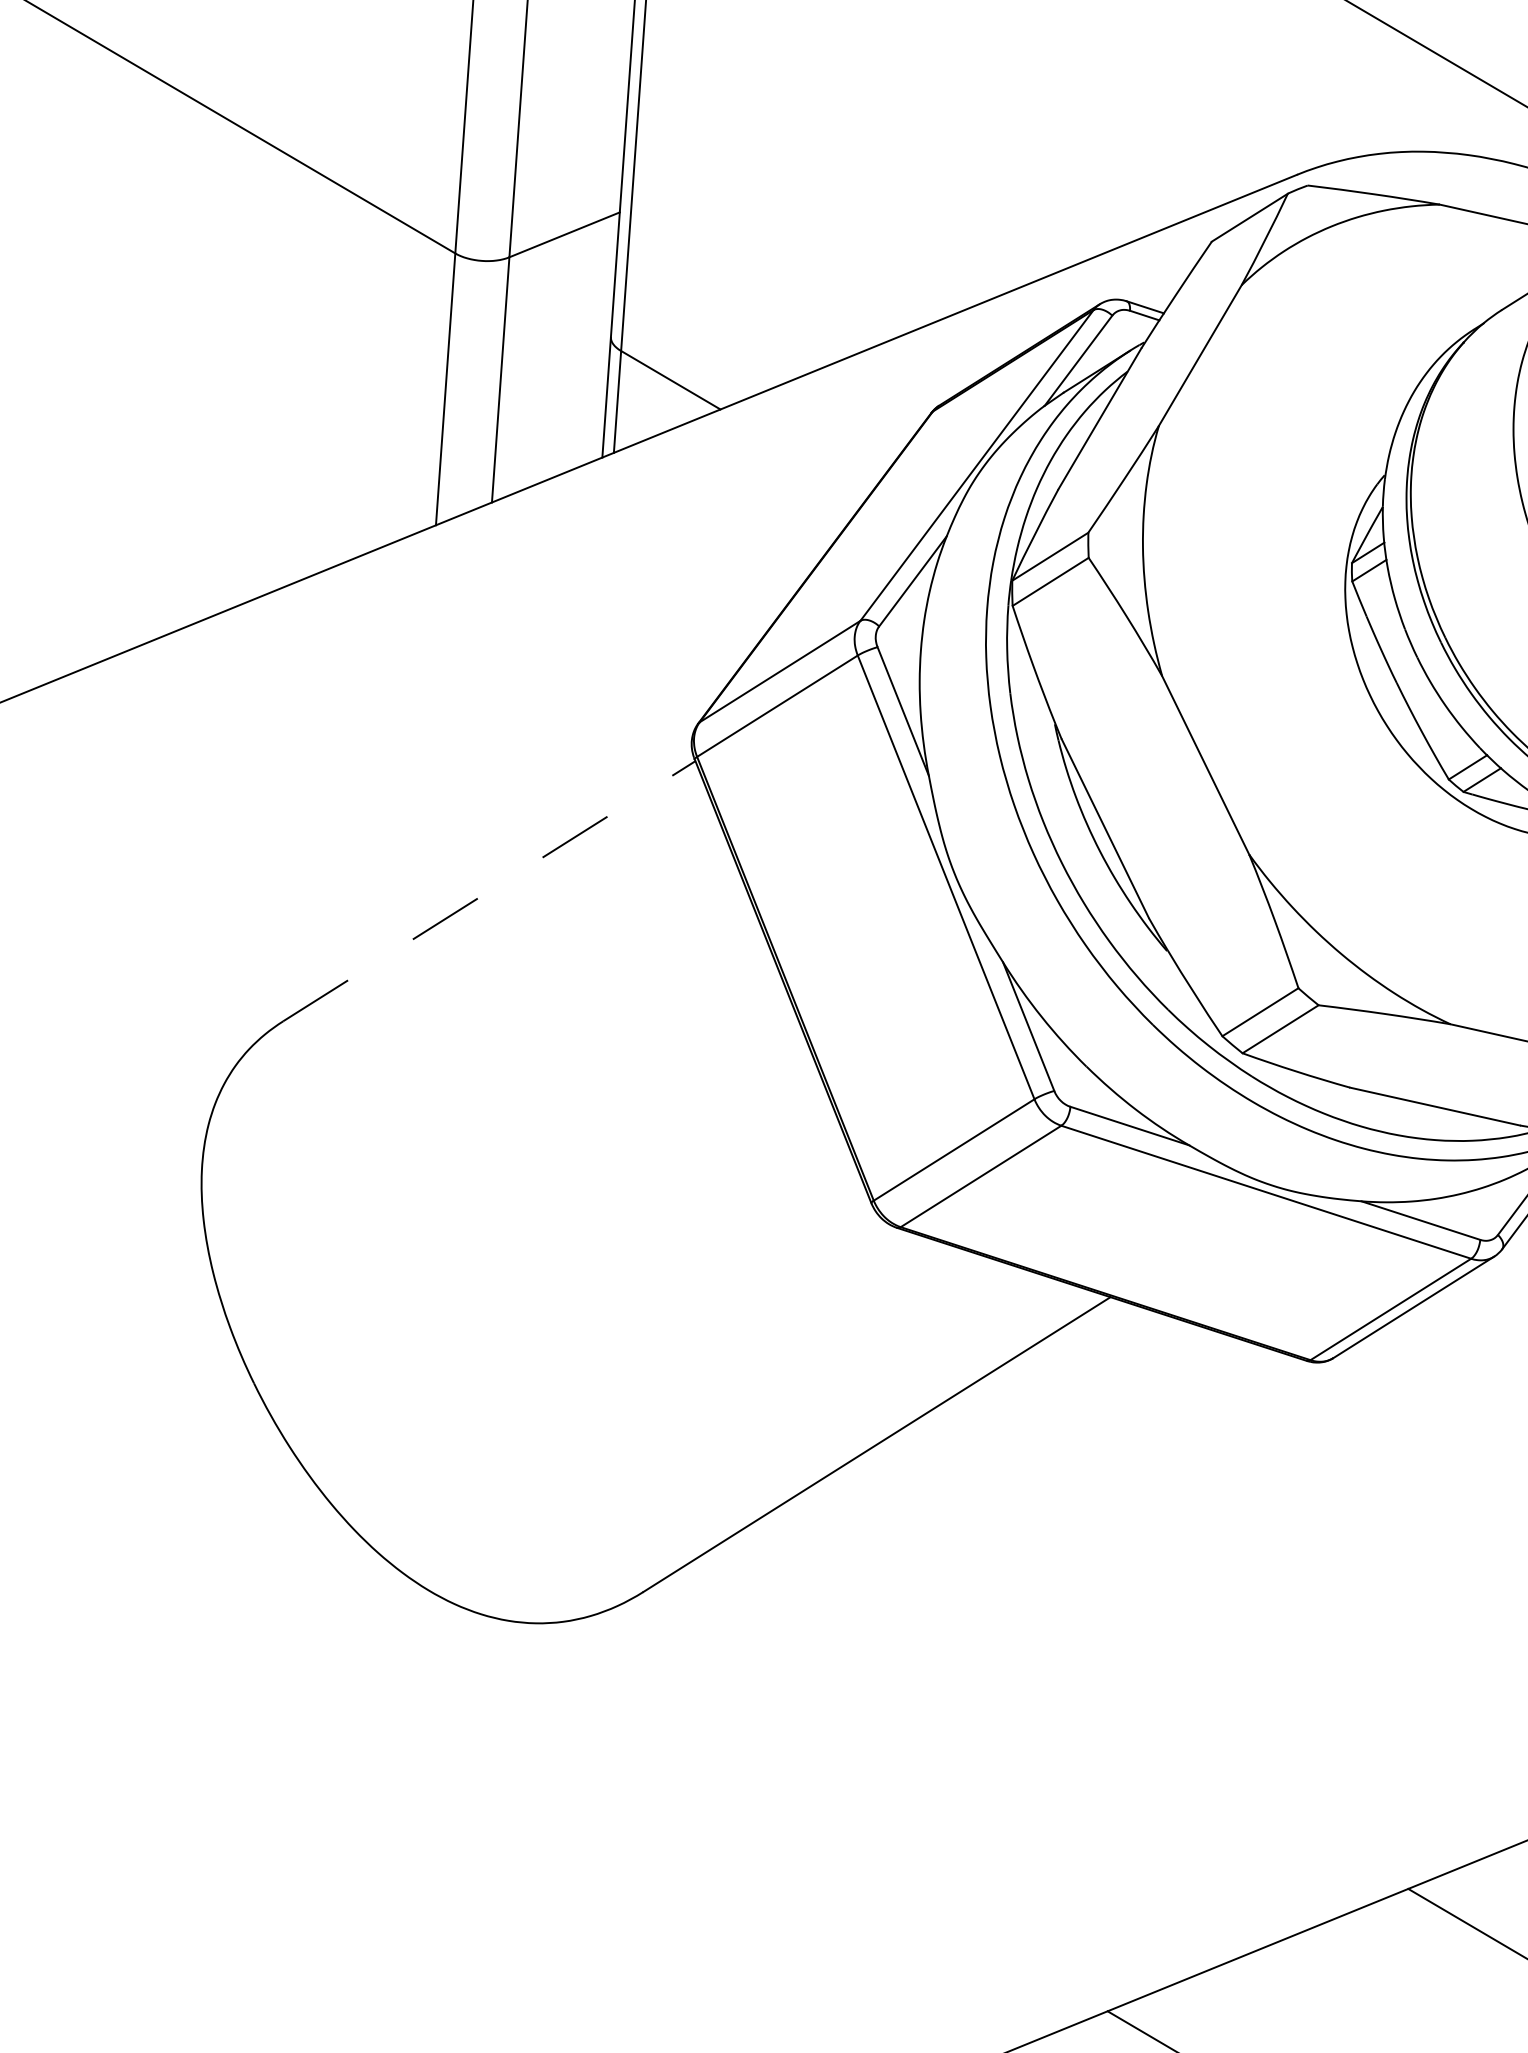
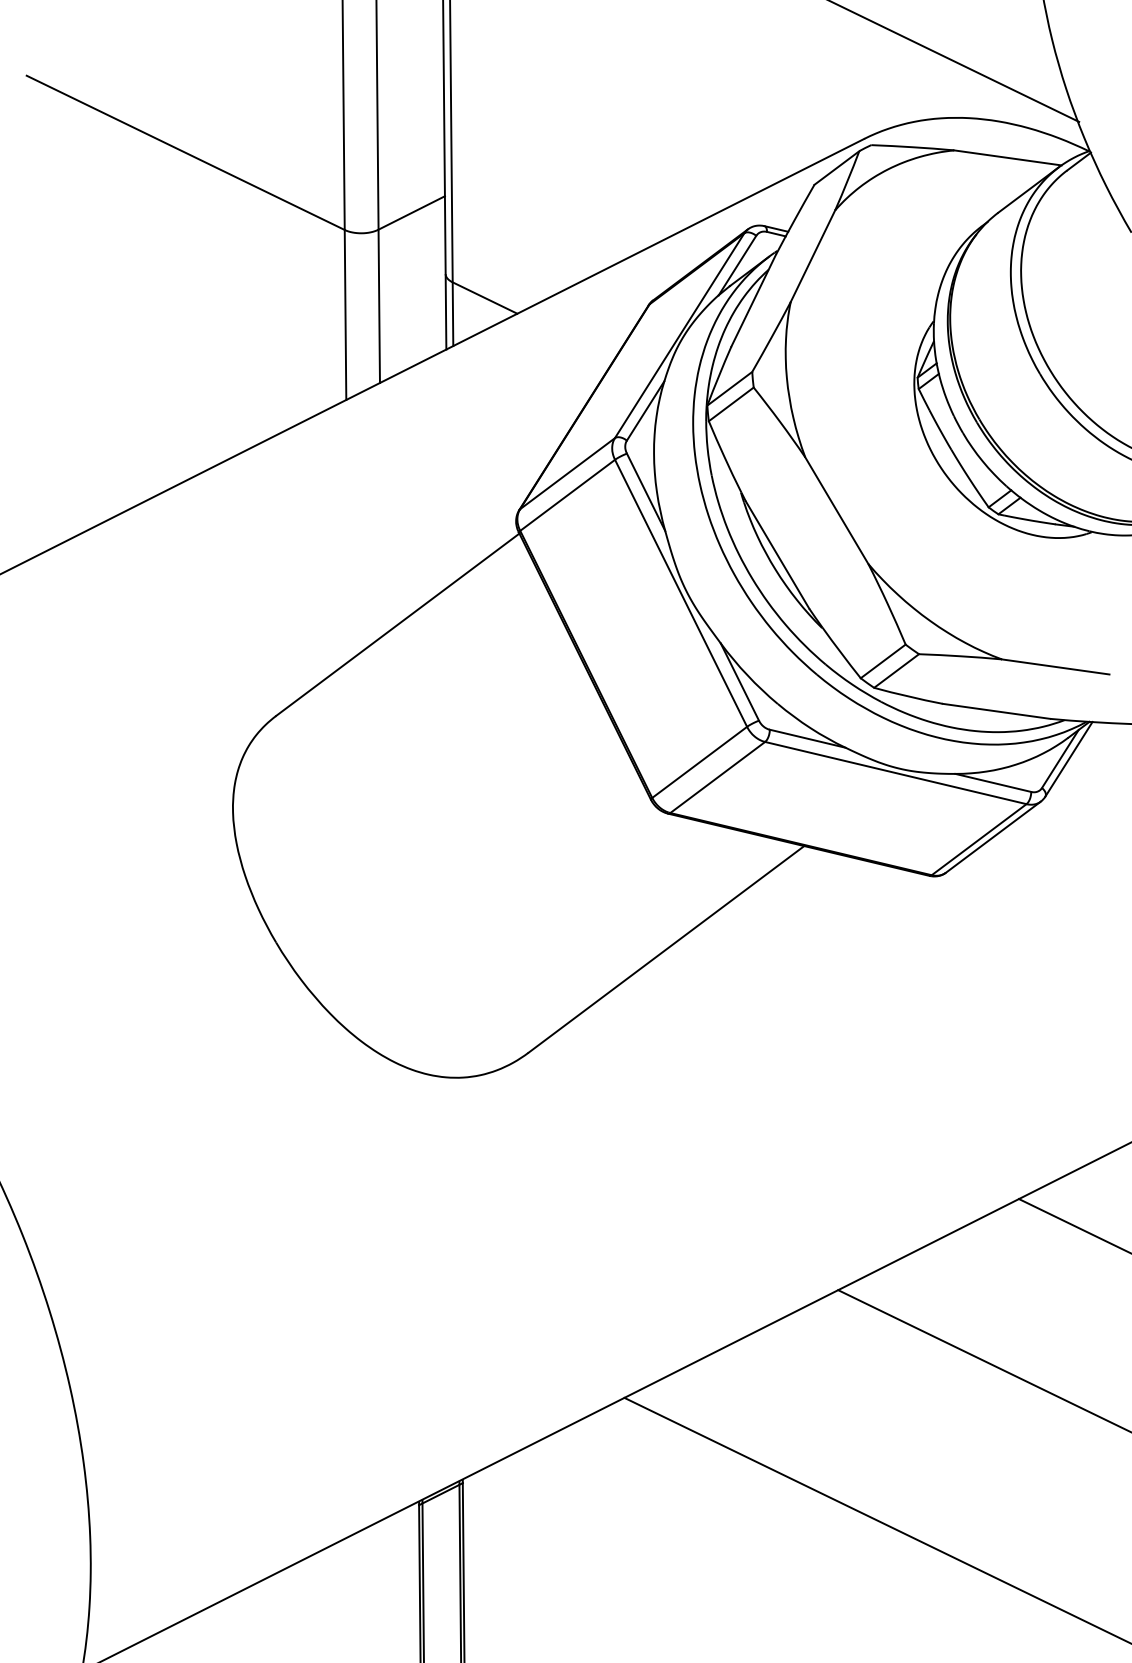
line: (490, 890) -> (398, 624), dashed -> solid

